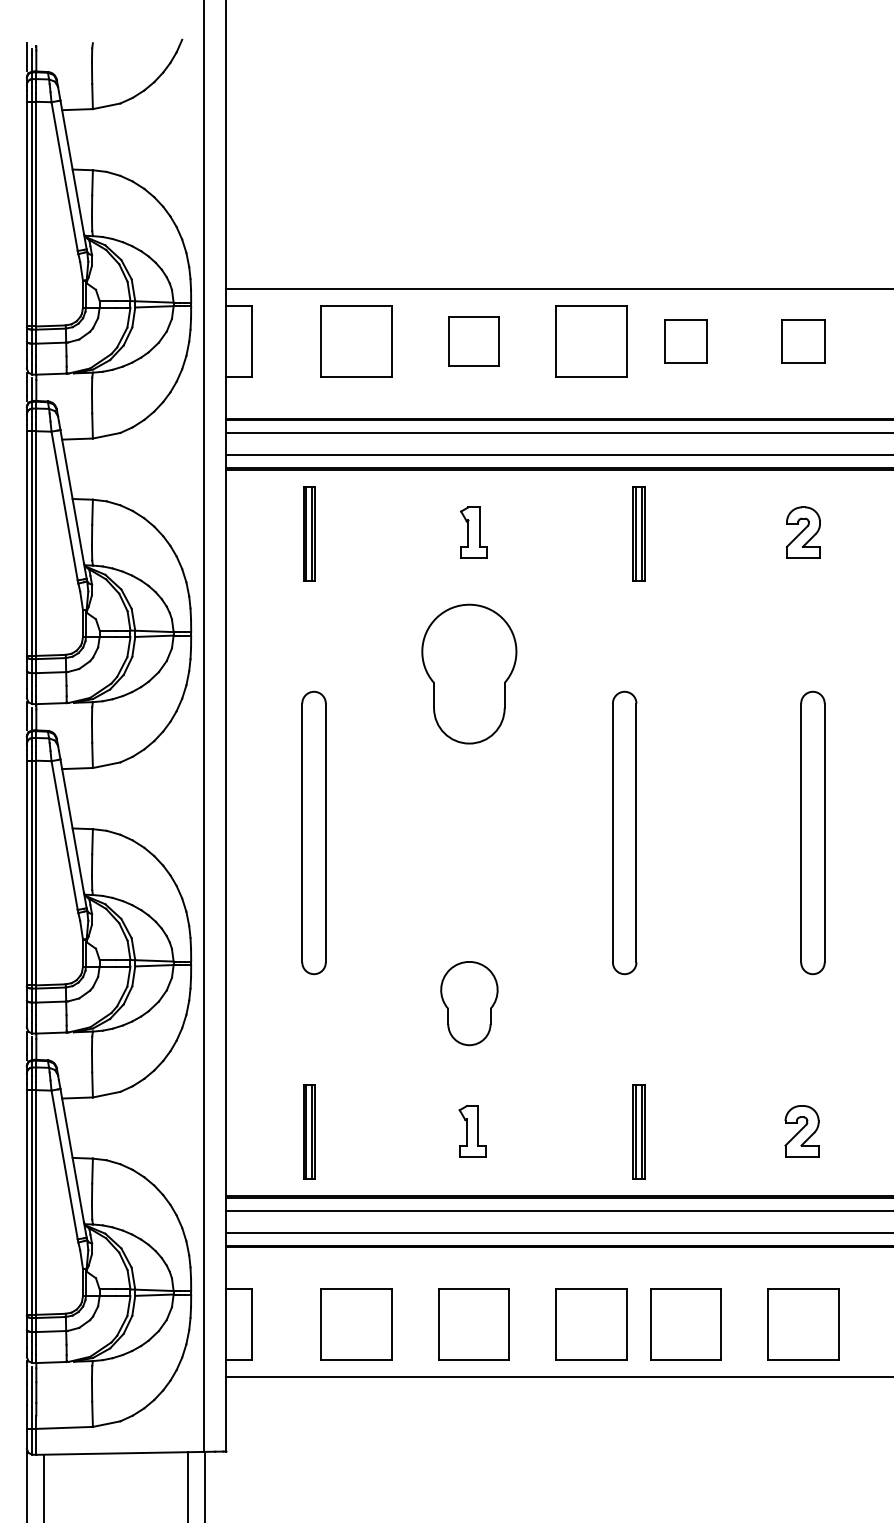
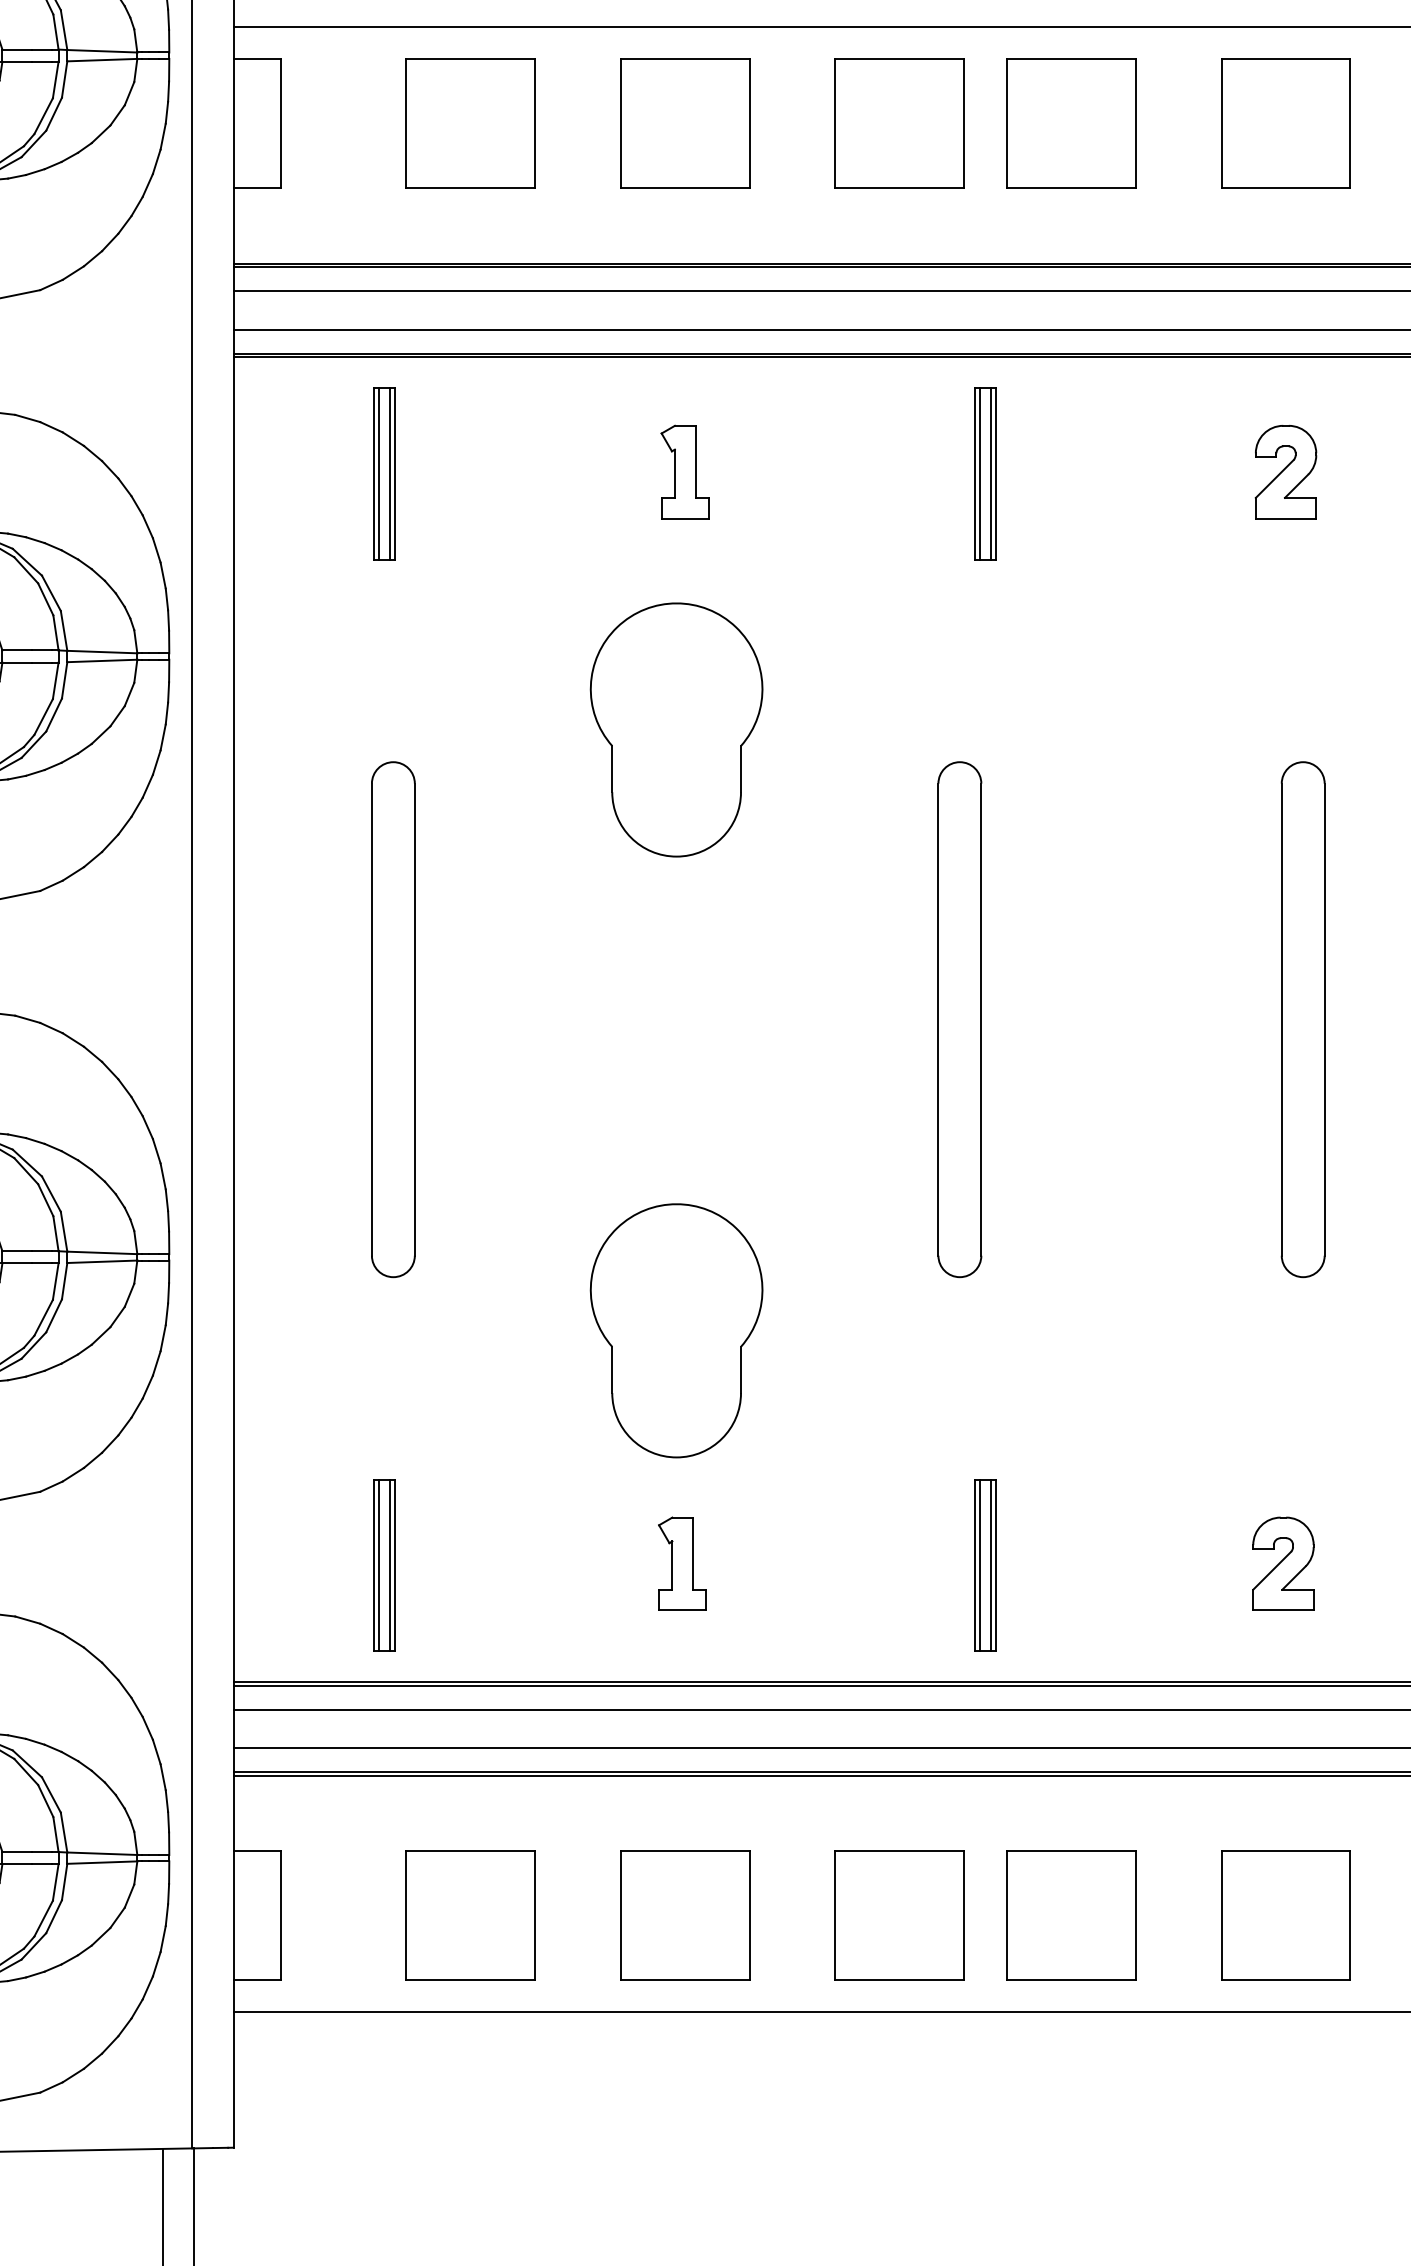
part: (473, 341) -> (684, 123), size x1.43
part: (685, 341) -> (1070, 123), size x1.67
part: (803, 341) -> (1285, 123), size x1.67
part: (469, 1003) -> (676, 1330), size x1.67

